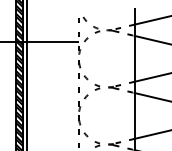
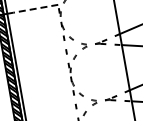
line: (56, 42) -> (36, 8), solid -> dashed

